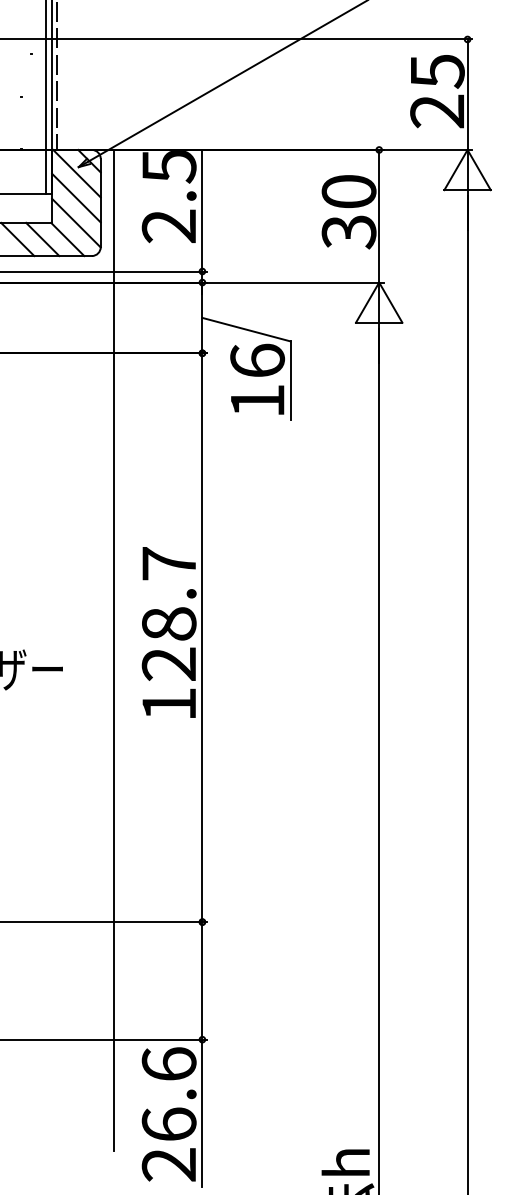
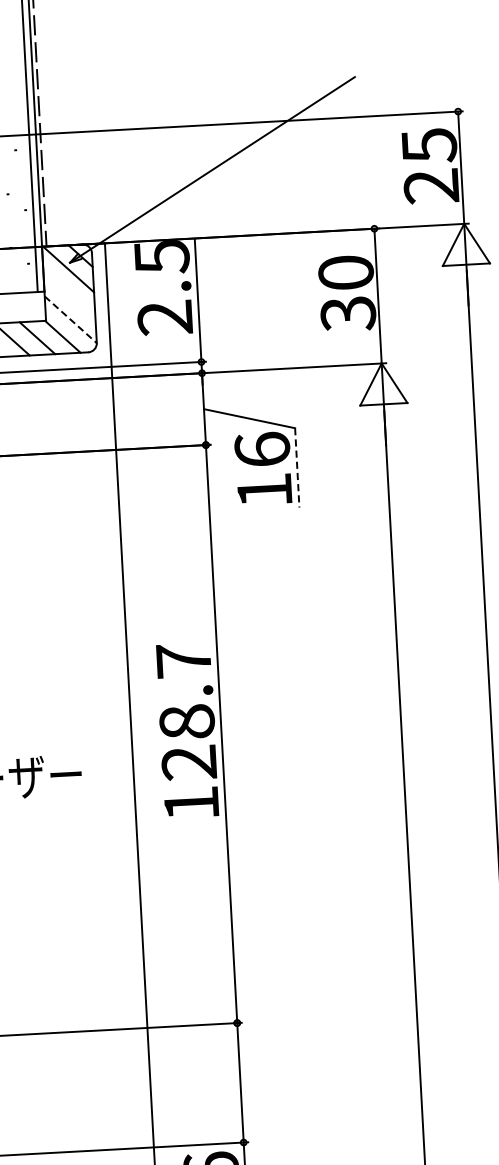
line: (76, 197) -> (69, 293), removed
line: (76, 223) -> (70, 320), solid -> dashed
line: (290, 381) -> (297, 468), solid -> dashed

